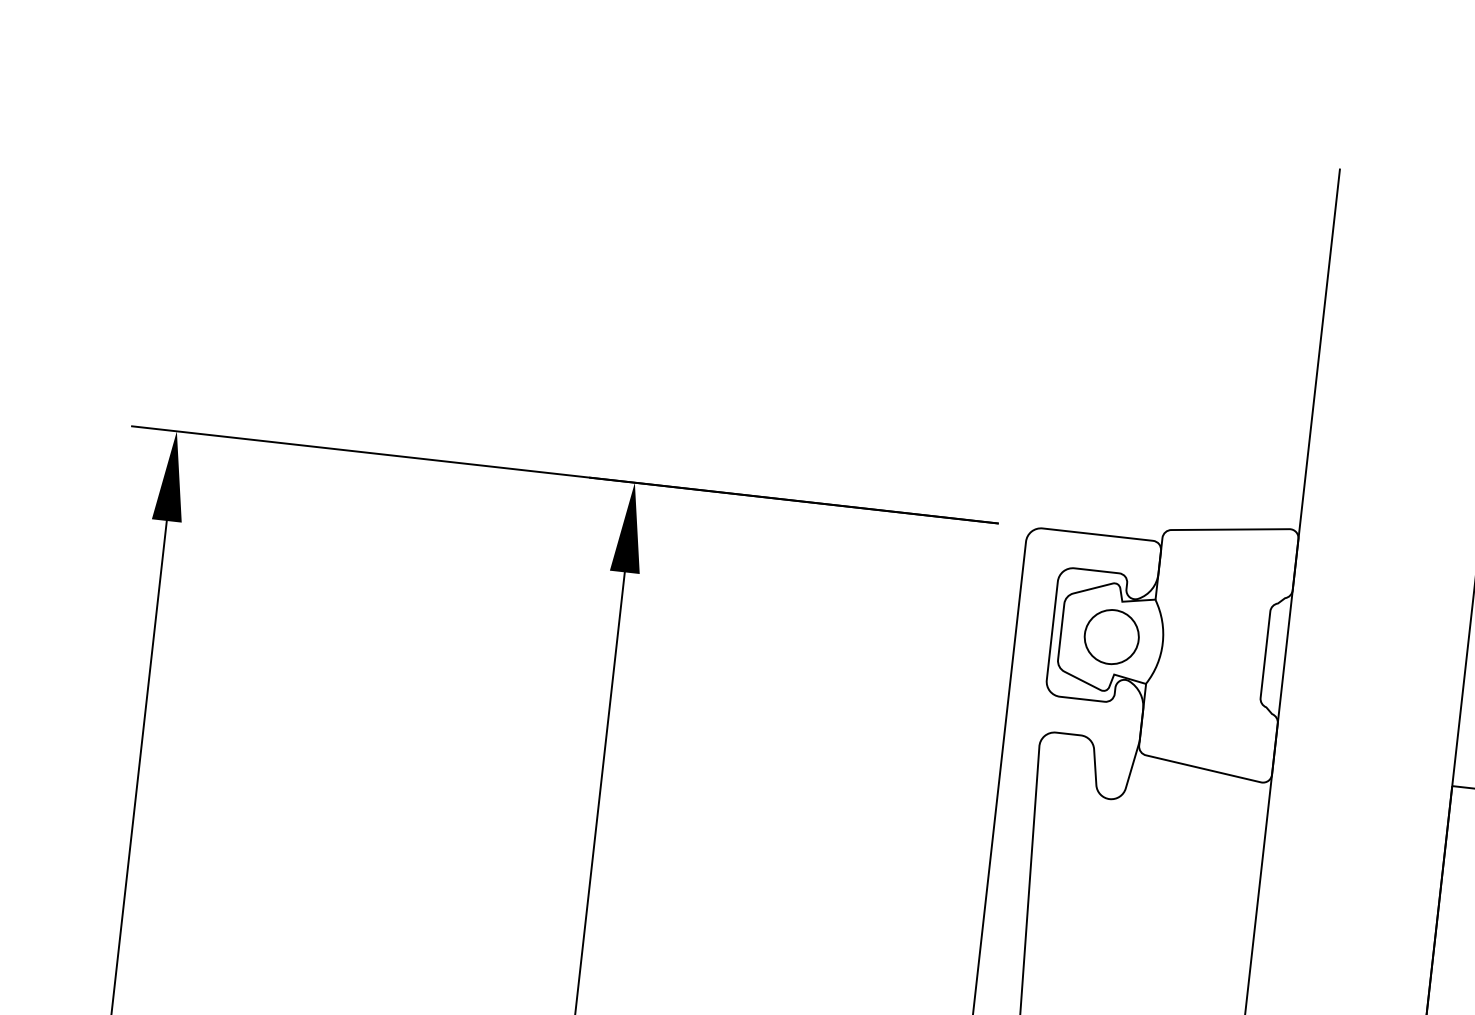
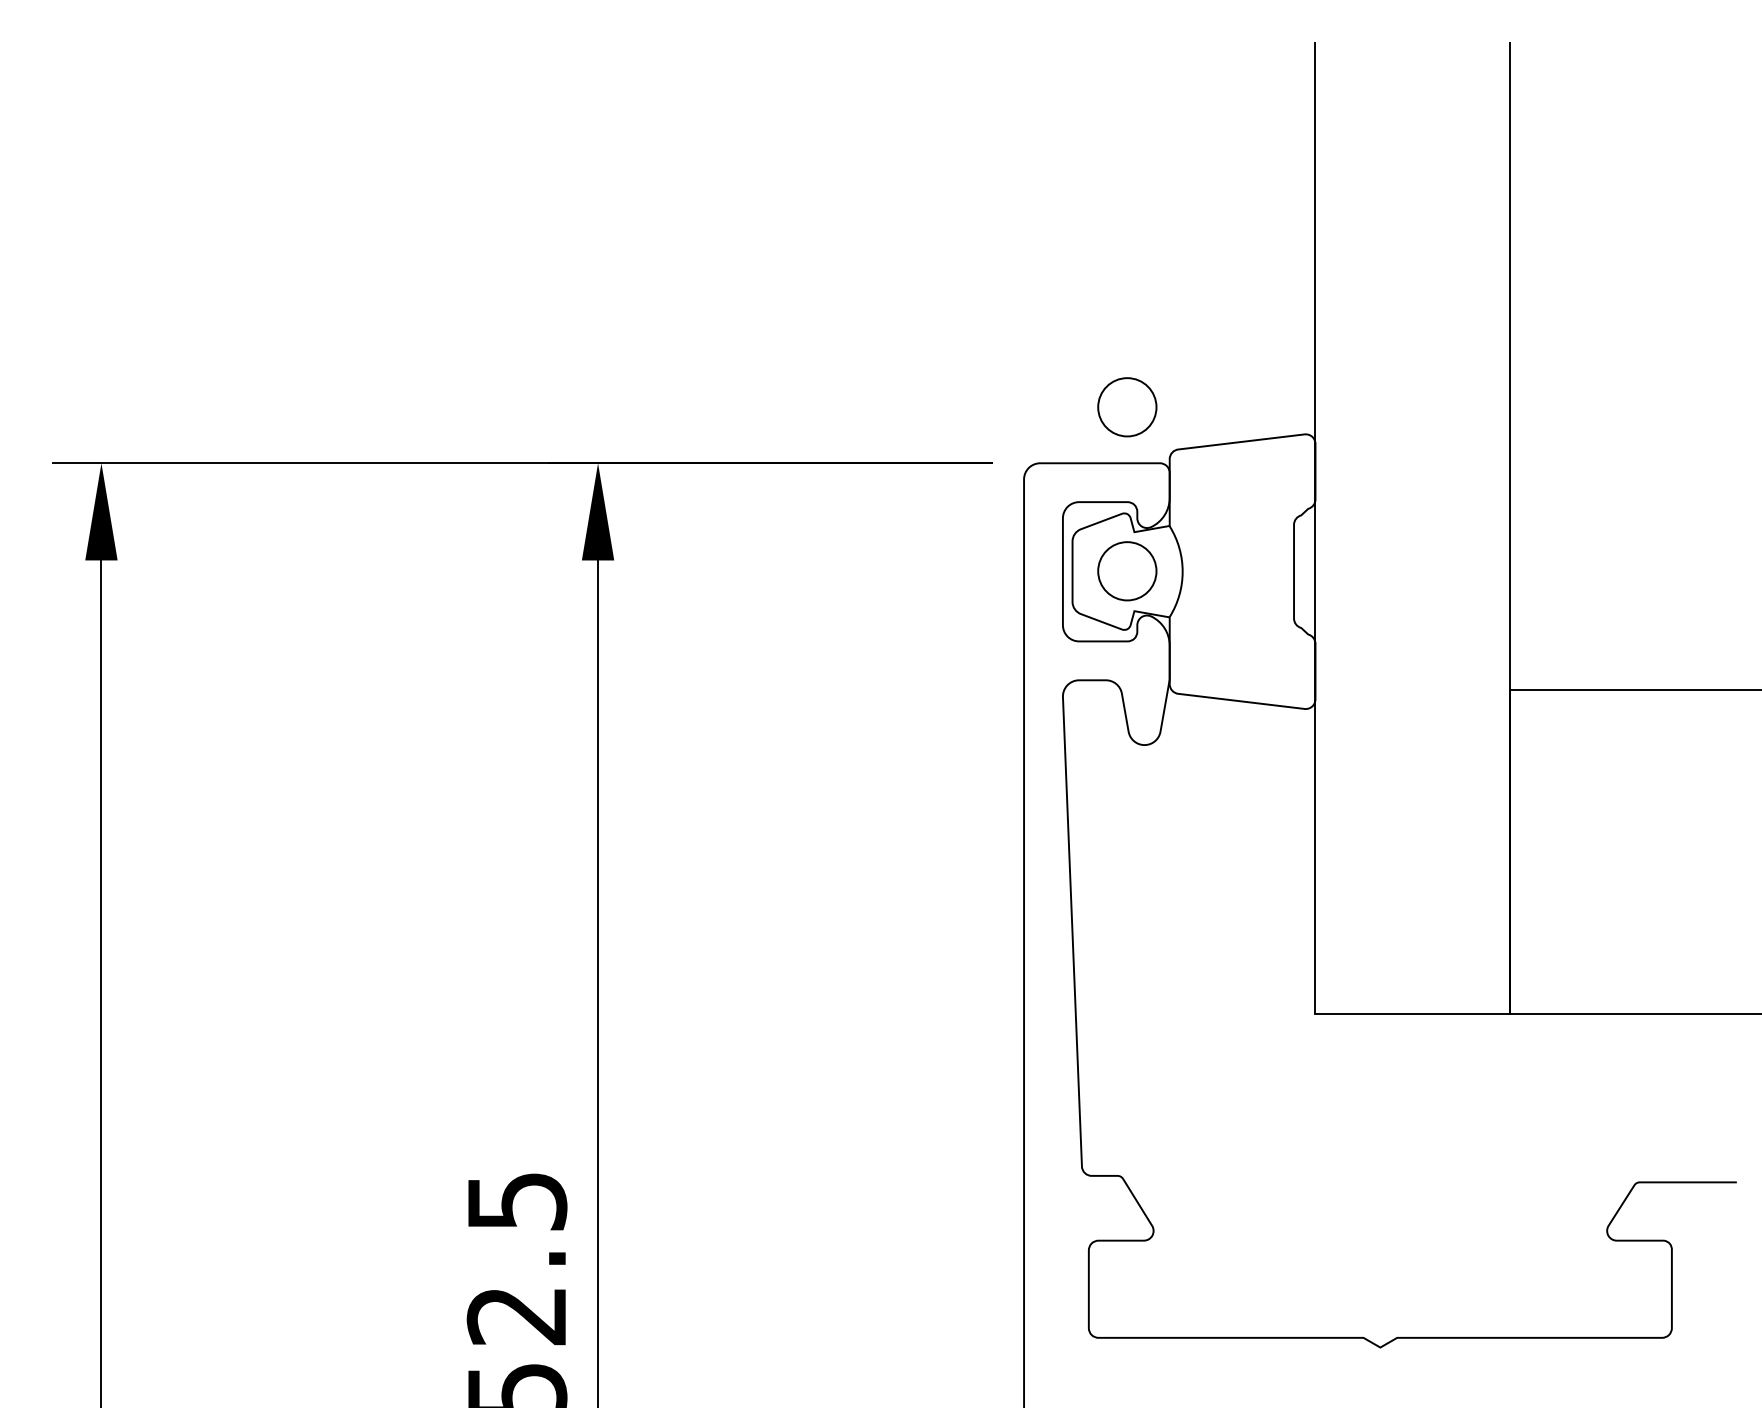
circle: (1128, 486) -> (1127, 407), added

